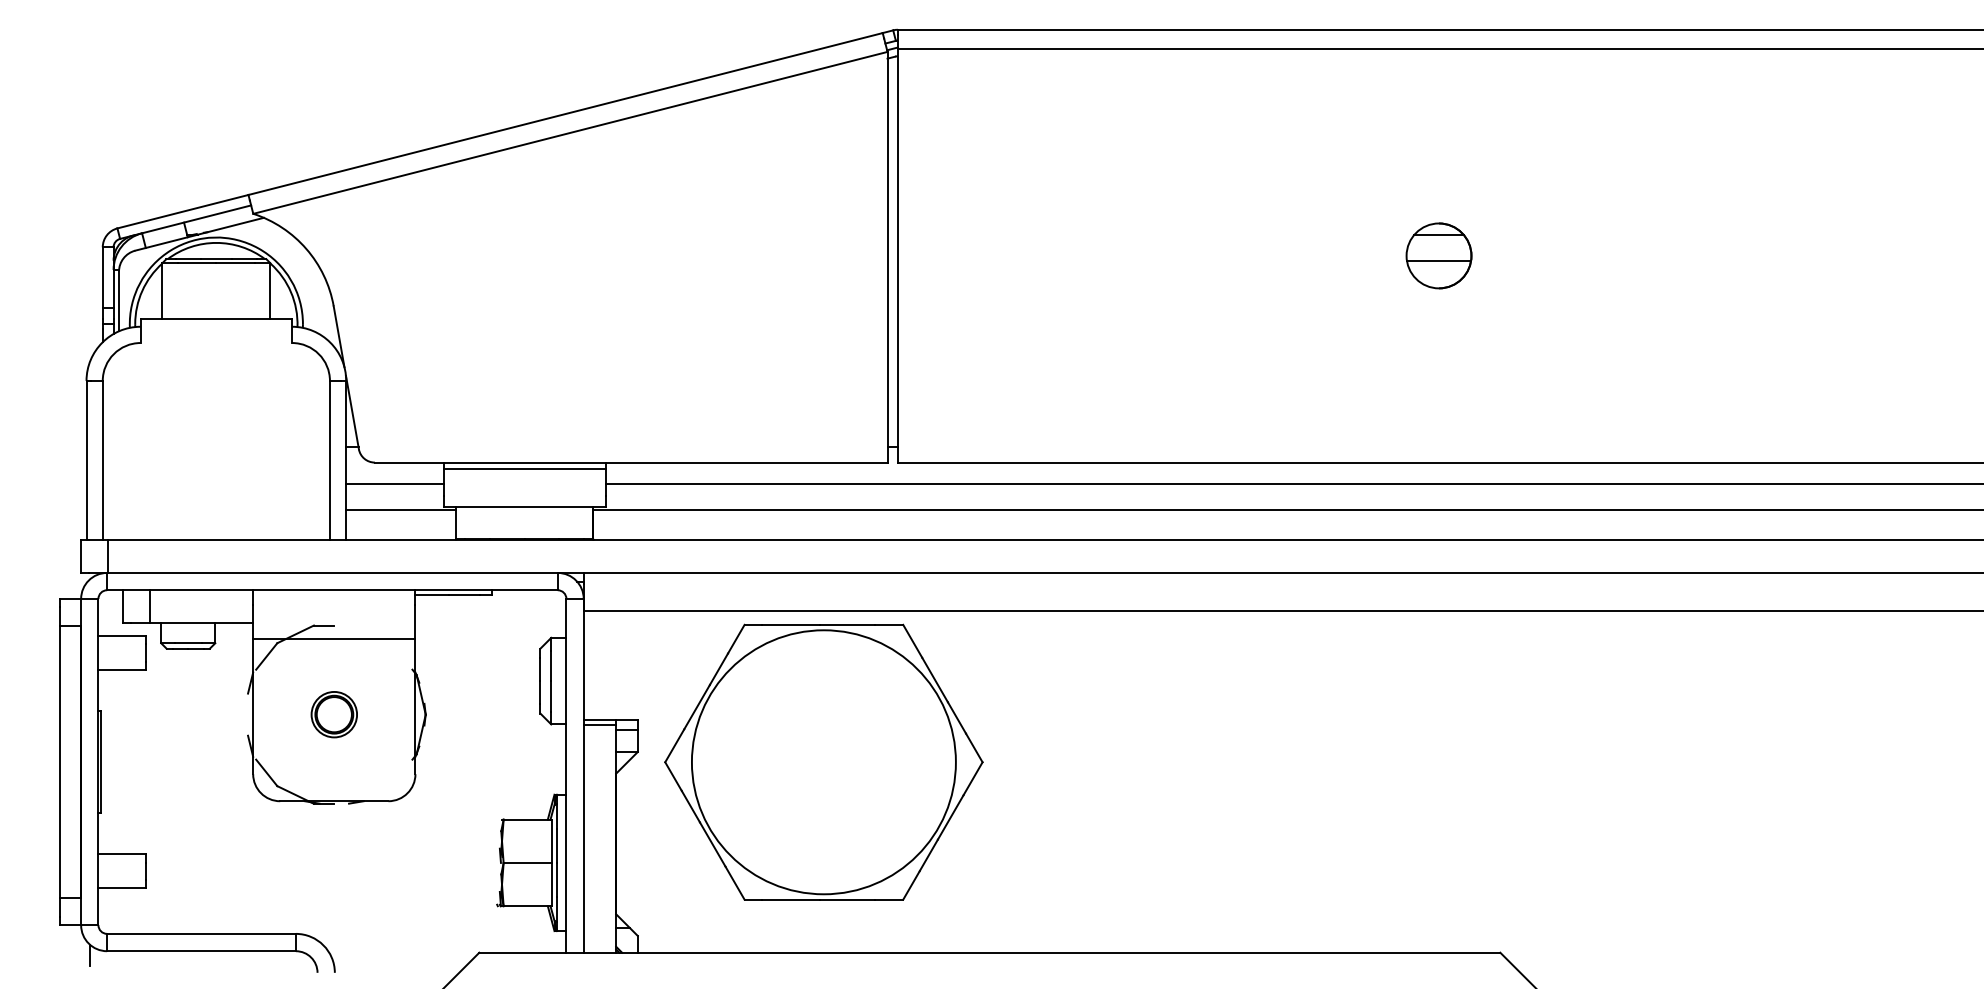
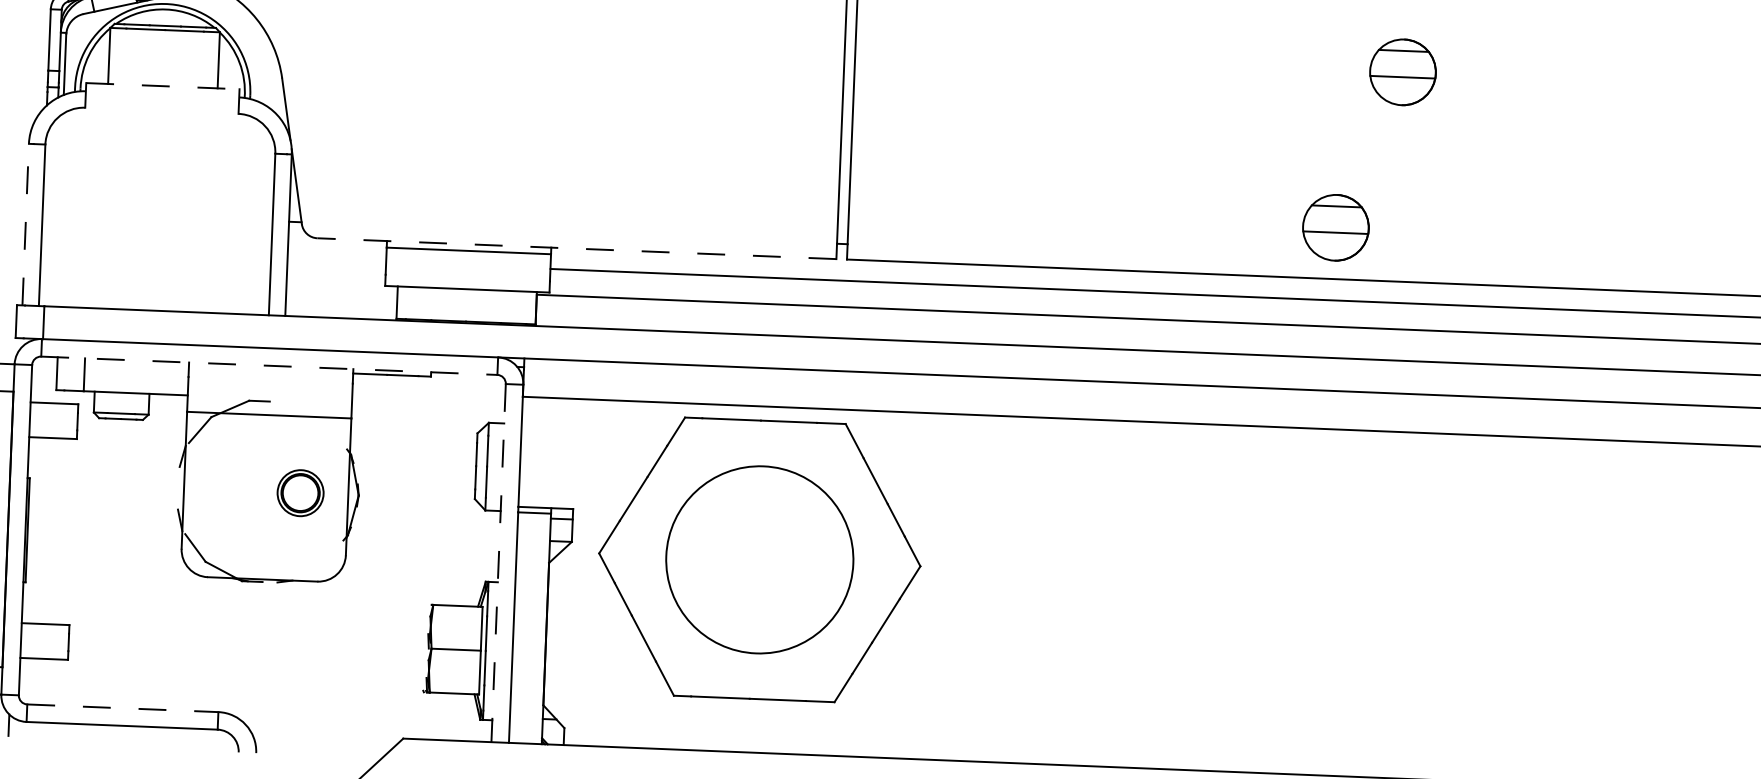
line: (216, 318) -> (163, 86), solid -> dashed
part: (1378, 411) -> (1335, 227), added
line: (86, 460) -> (25, 224), solid -> dashed
line: (630, 462) -> (576, 248), solid -> dashed
line: (394, 483) -> (336, 260), removed
line: (401, 509) -> (342, 286), removed
line: (332, 590) -> (269, 366), solid -> dashed
part: (333, 714) -> (299, 492), moved
circle: (823, 762) -> (759, 560), size x0.7
line: (566, 775) -> (498, 562), solid -> dashed
line: (202, 933) -> (123, 707), solid -> dashed

